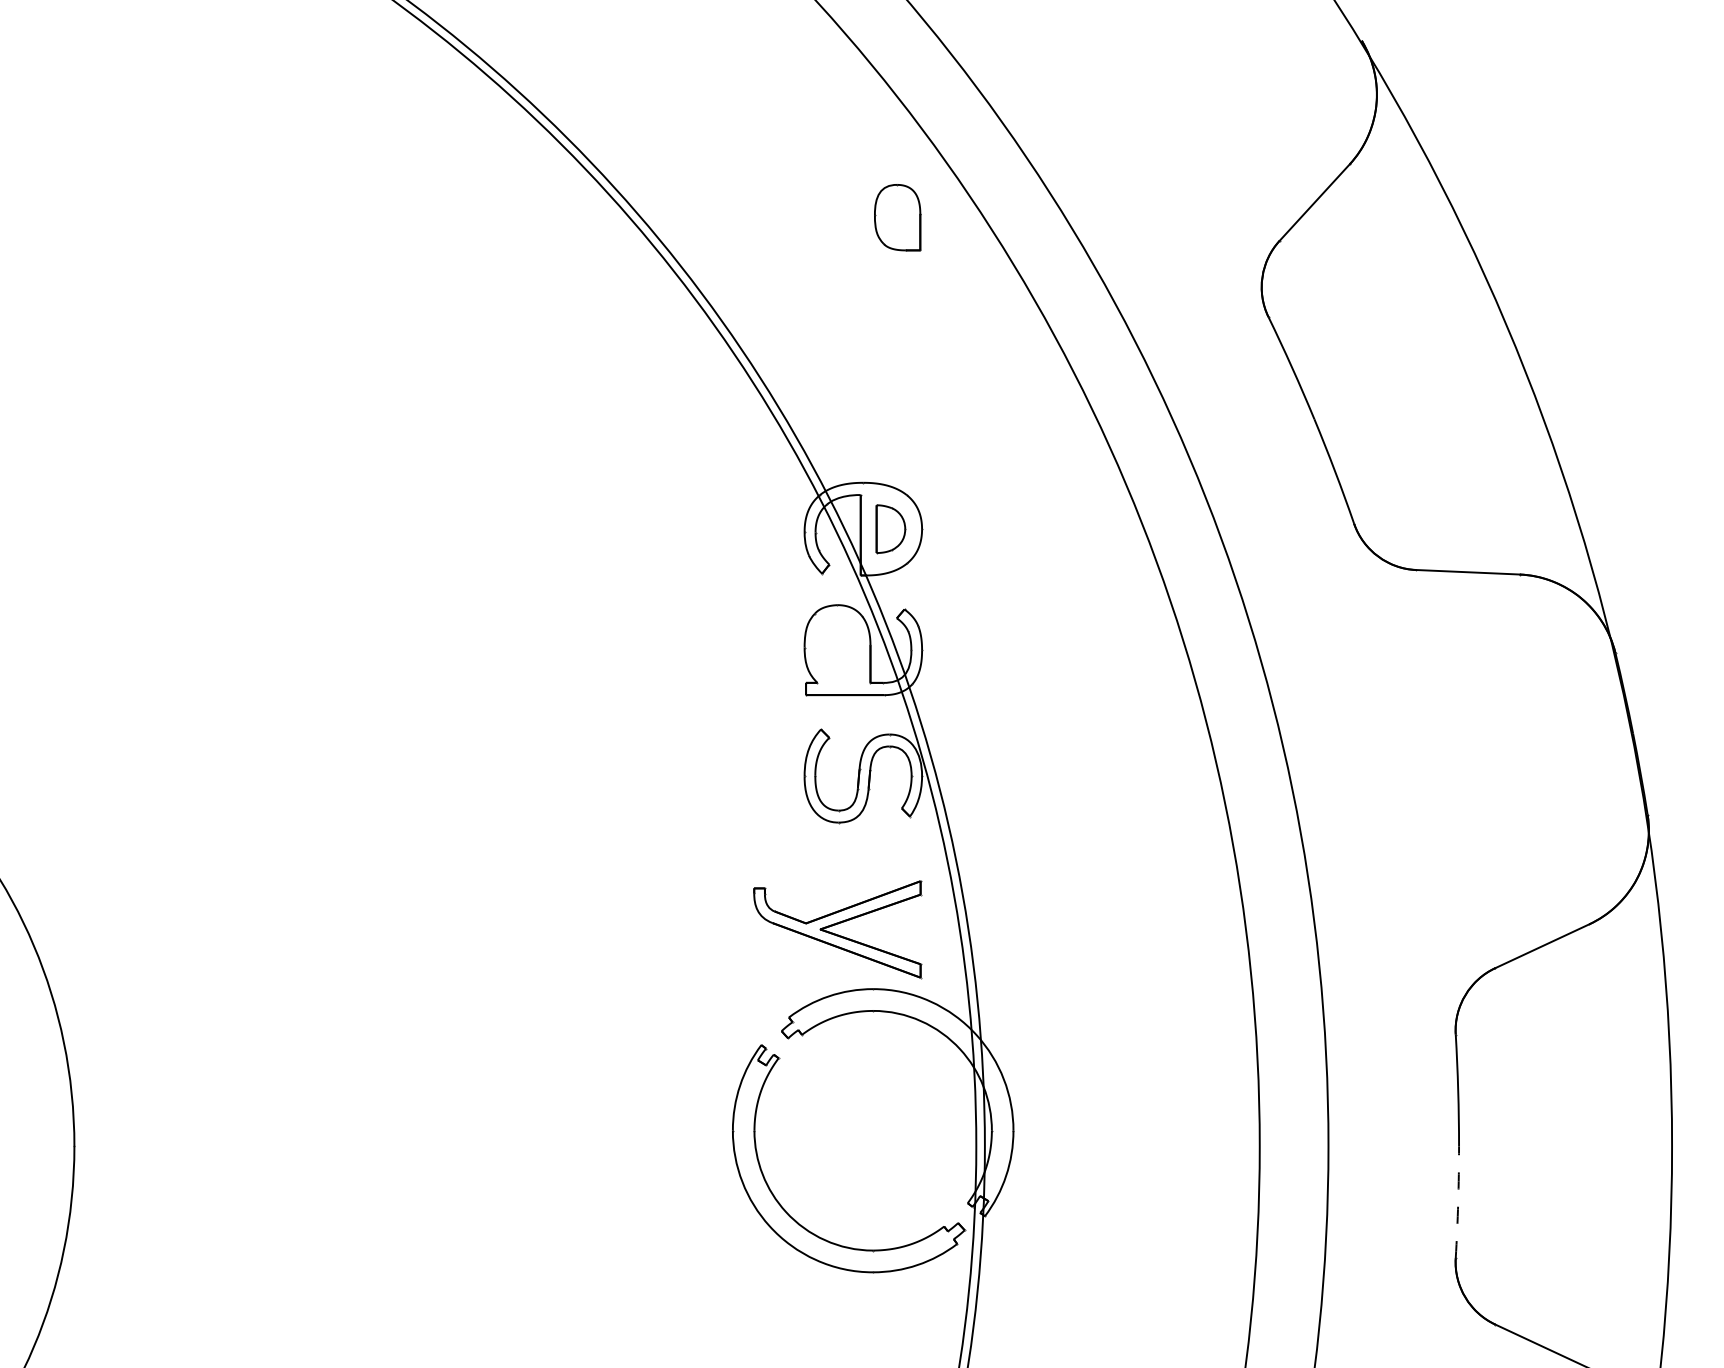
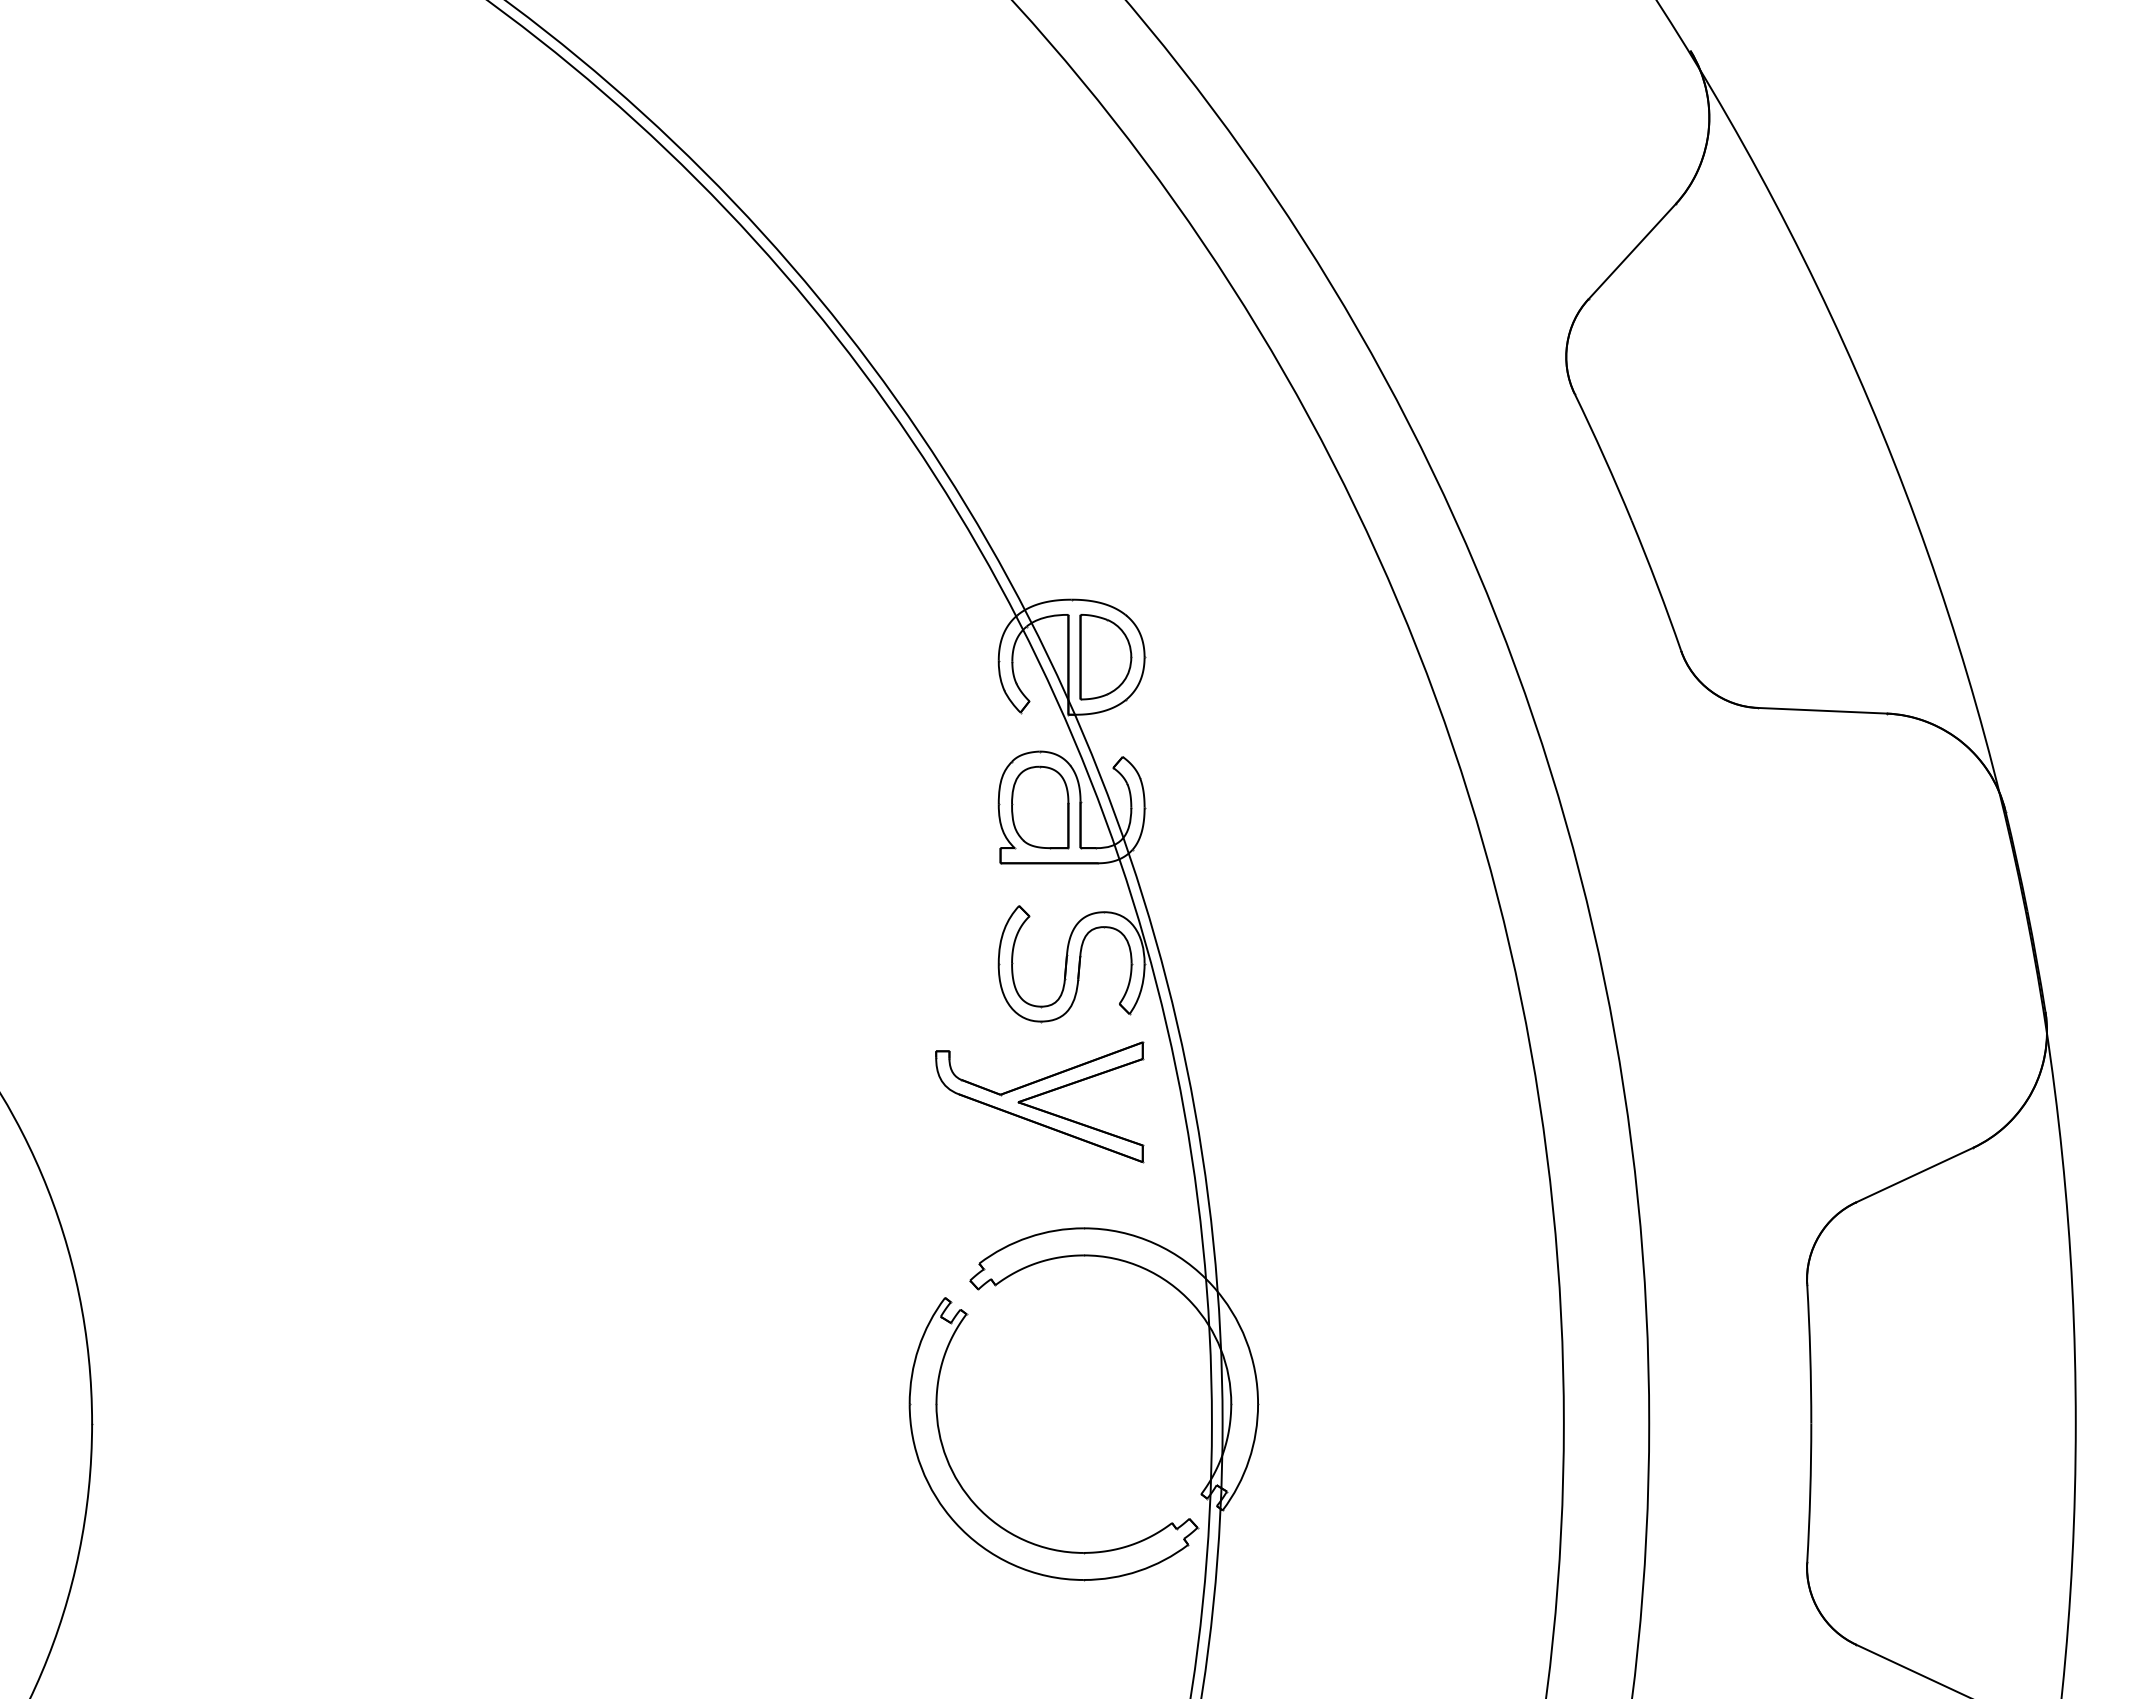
part: (897, 217) -> (1040, 807), moved
part: (890, 529) -> (1105, 657), size x1.43
part: (837, 929) -> (1039, 1102), moved
arc: (1458, 1202) -> (1810, 1493), dashed -> solid

